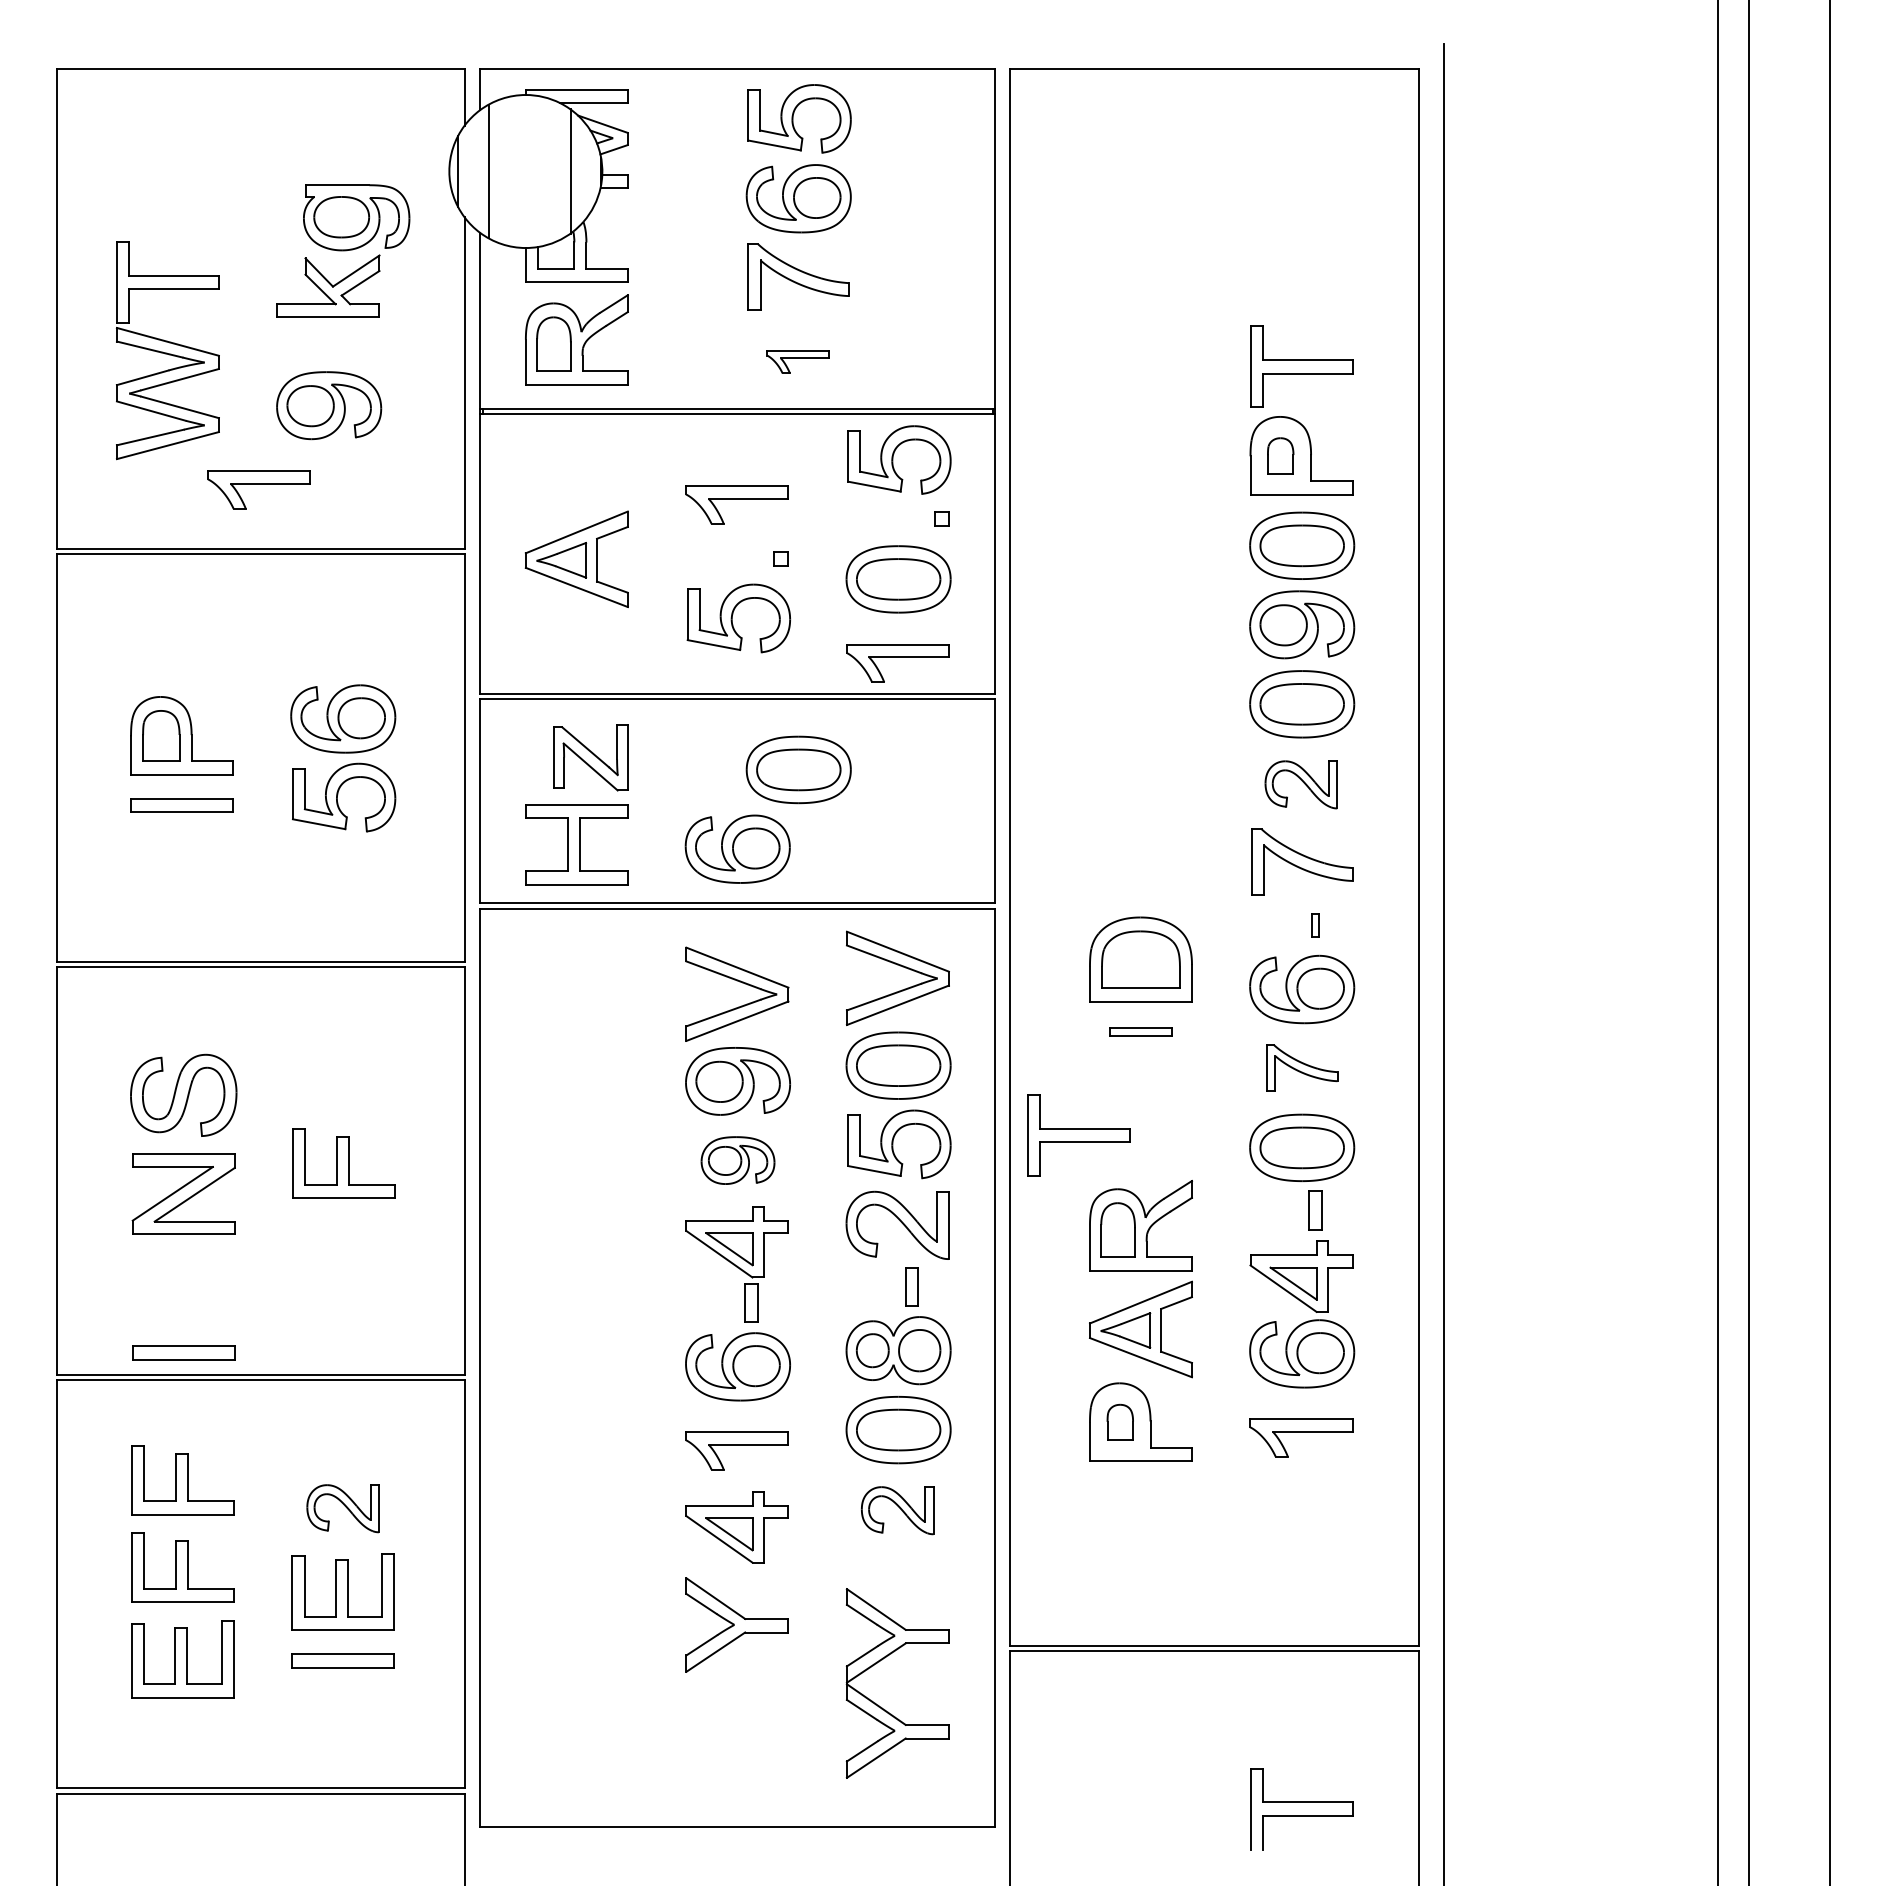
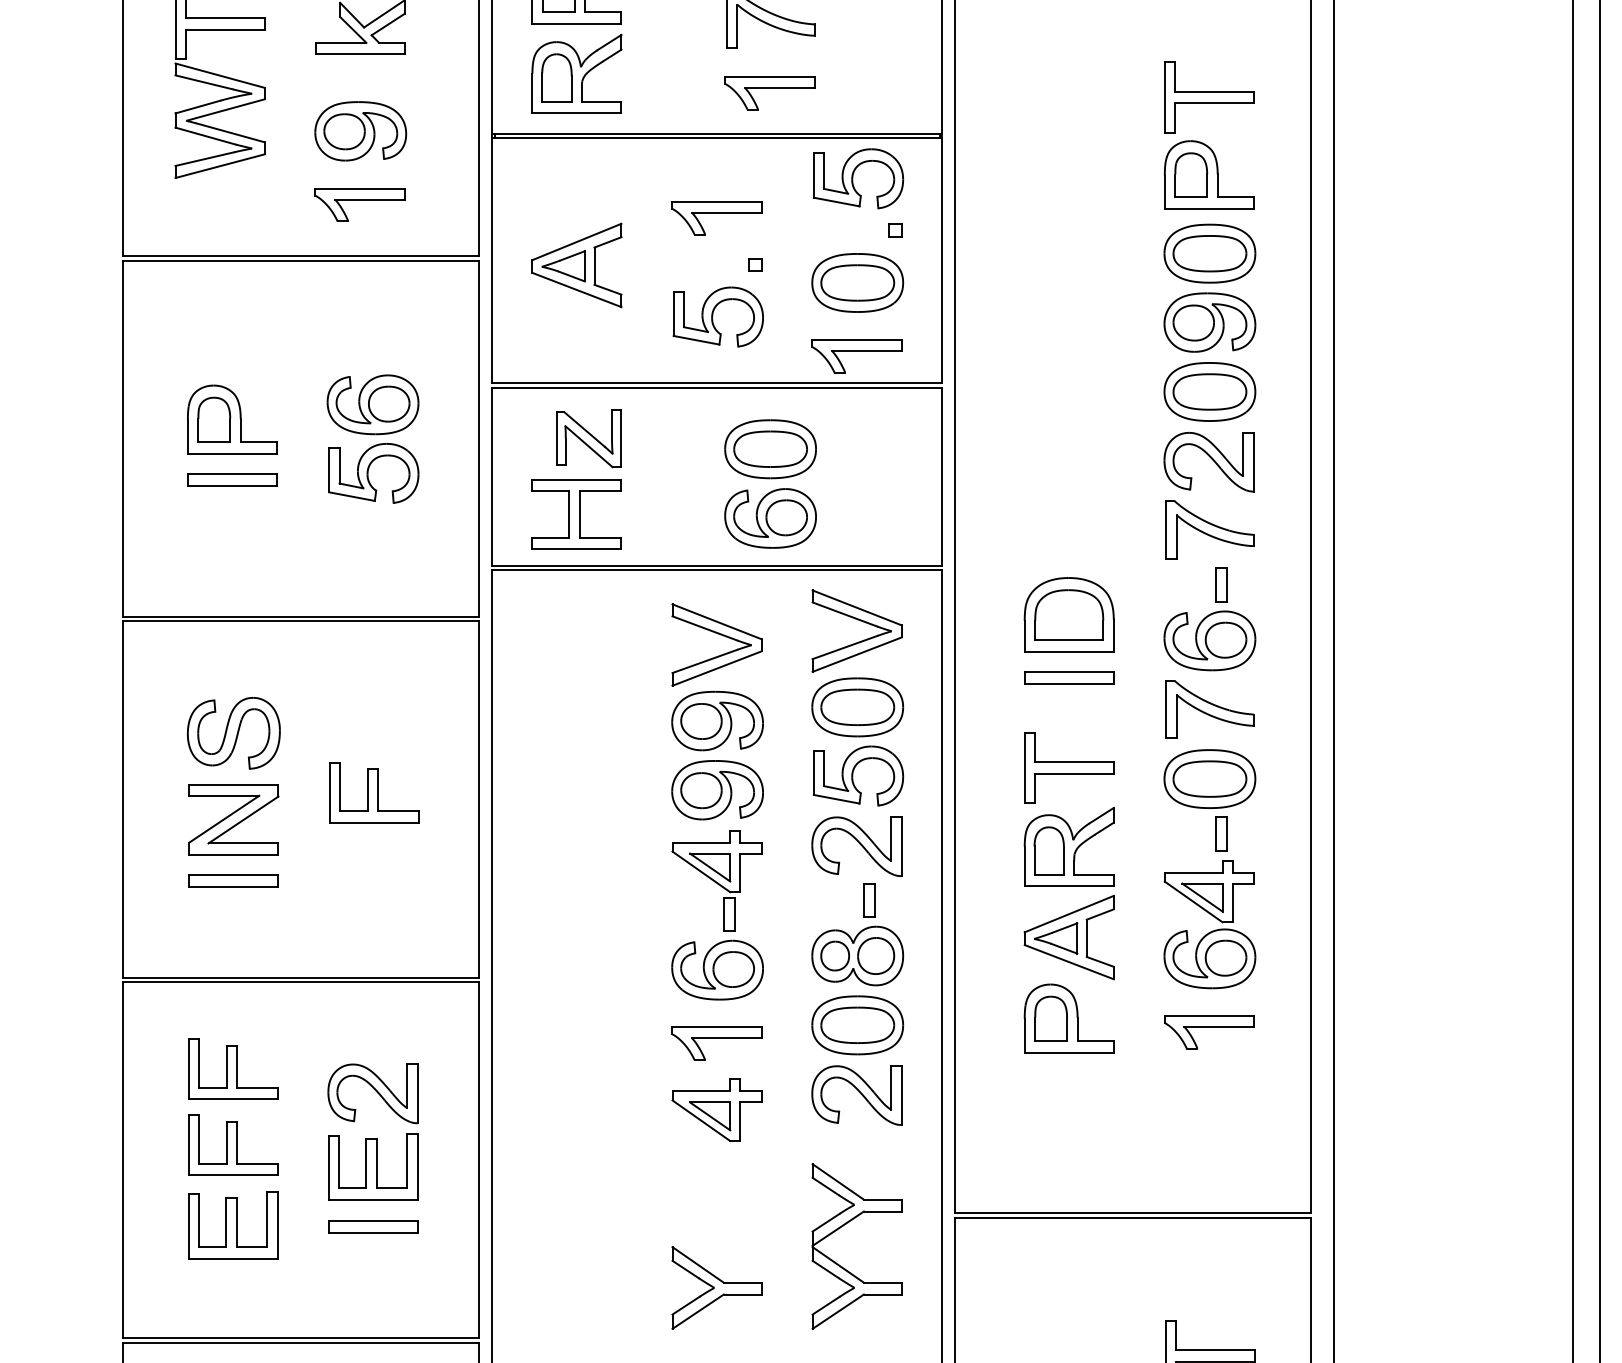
part: (797, 361) -> (769, 92), size x1.67
part: (1280, 455) -> (1190, 174), size x1.43
part: (258, 489) -> (359, 204), moved
part: (1301, 784) -> (1209, 461), size x1.43
part: (737, 848) -> (770, 517), moved
part: (1315, 925) -> (1221, 585), size x1.67
part: (1140, 1032) -> (1068, 678), size x1.67
part: (1302, 1067) -> (1210, 708), size x1.43
part: (1078, 1135) -> (1068, 768), moved
part: (737, 1160) -> (717, 790), size x1.43
part: (183, 1352) -> (233, 880), moved
part: (1120, 1422) -> (1051, 1018), size x1.43
part: (342, 1508) -> (372, 1093), size x1.43
part: (897, 1510) -> (856, 1095), size x1.43
part: (736, 1624) -> (716, 1287), moved

